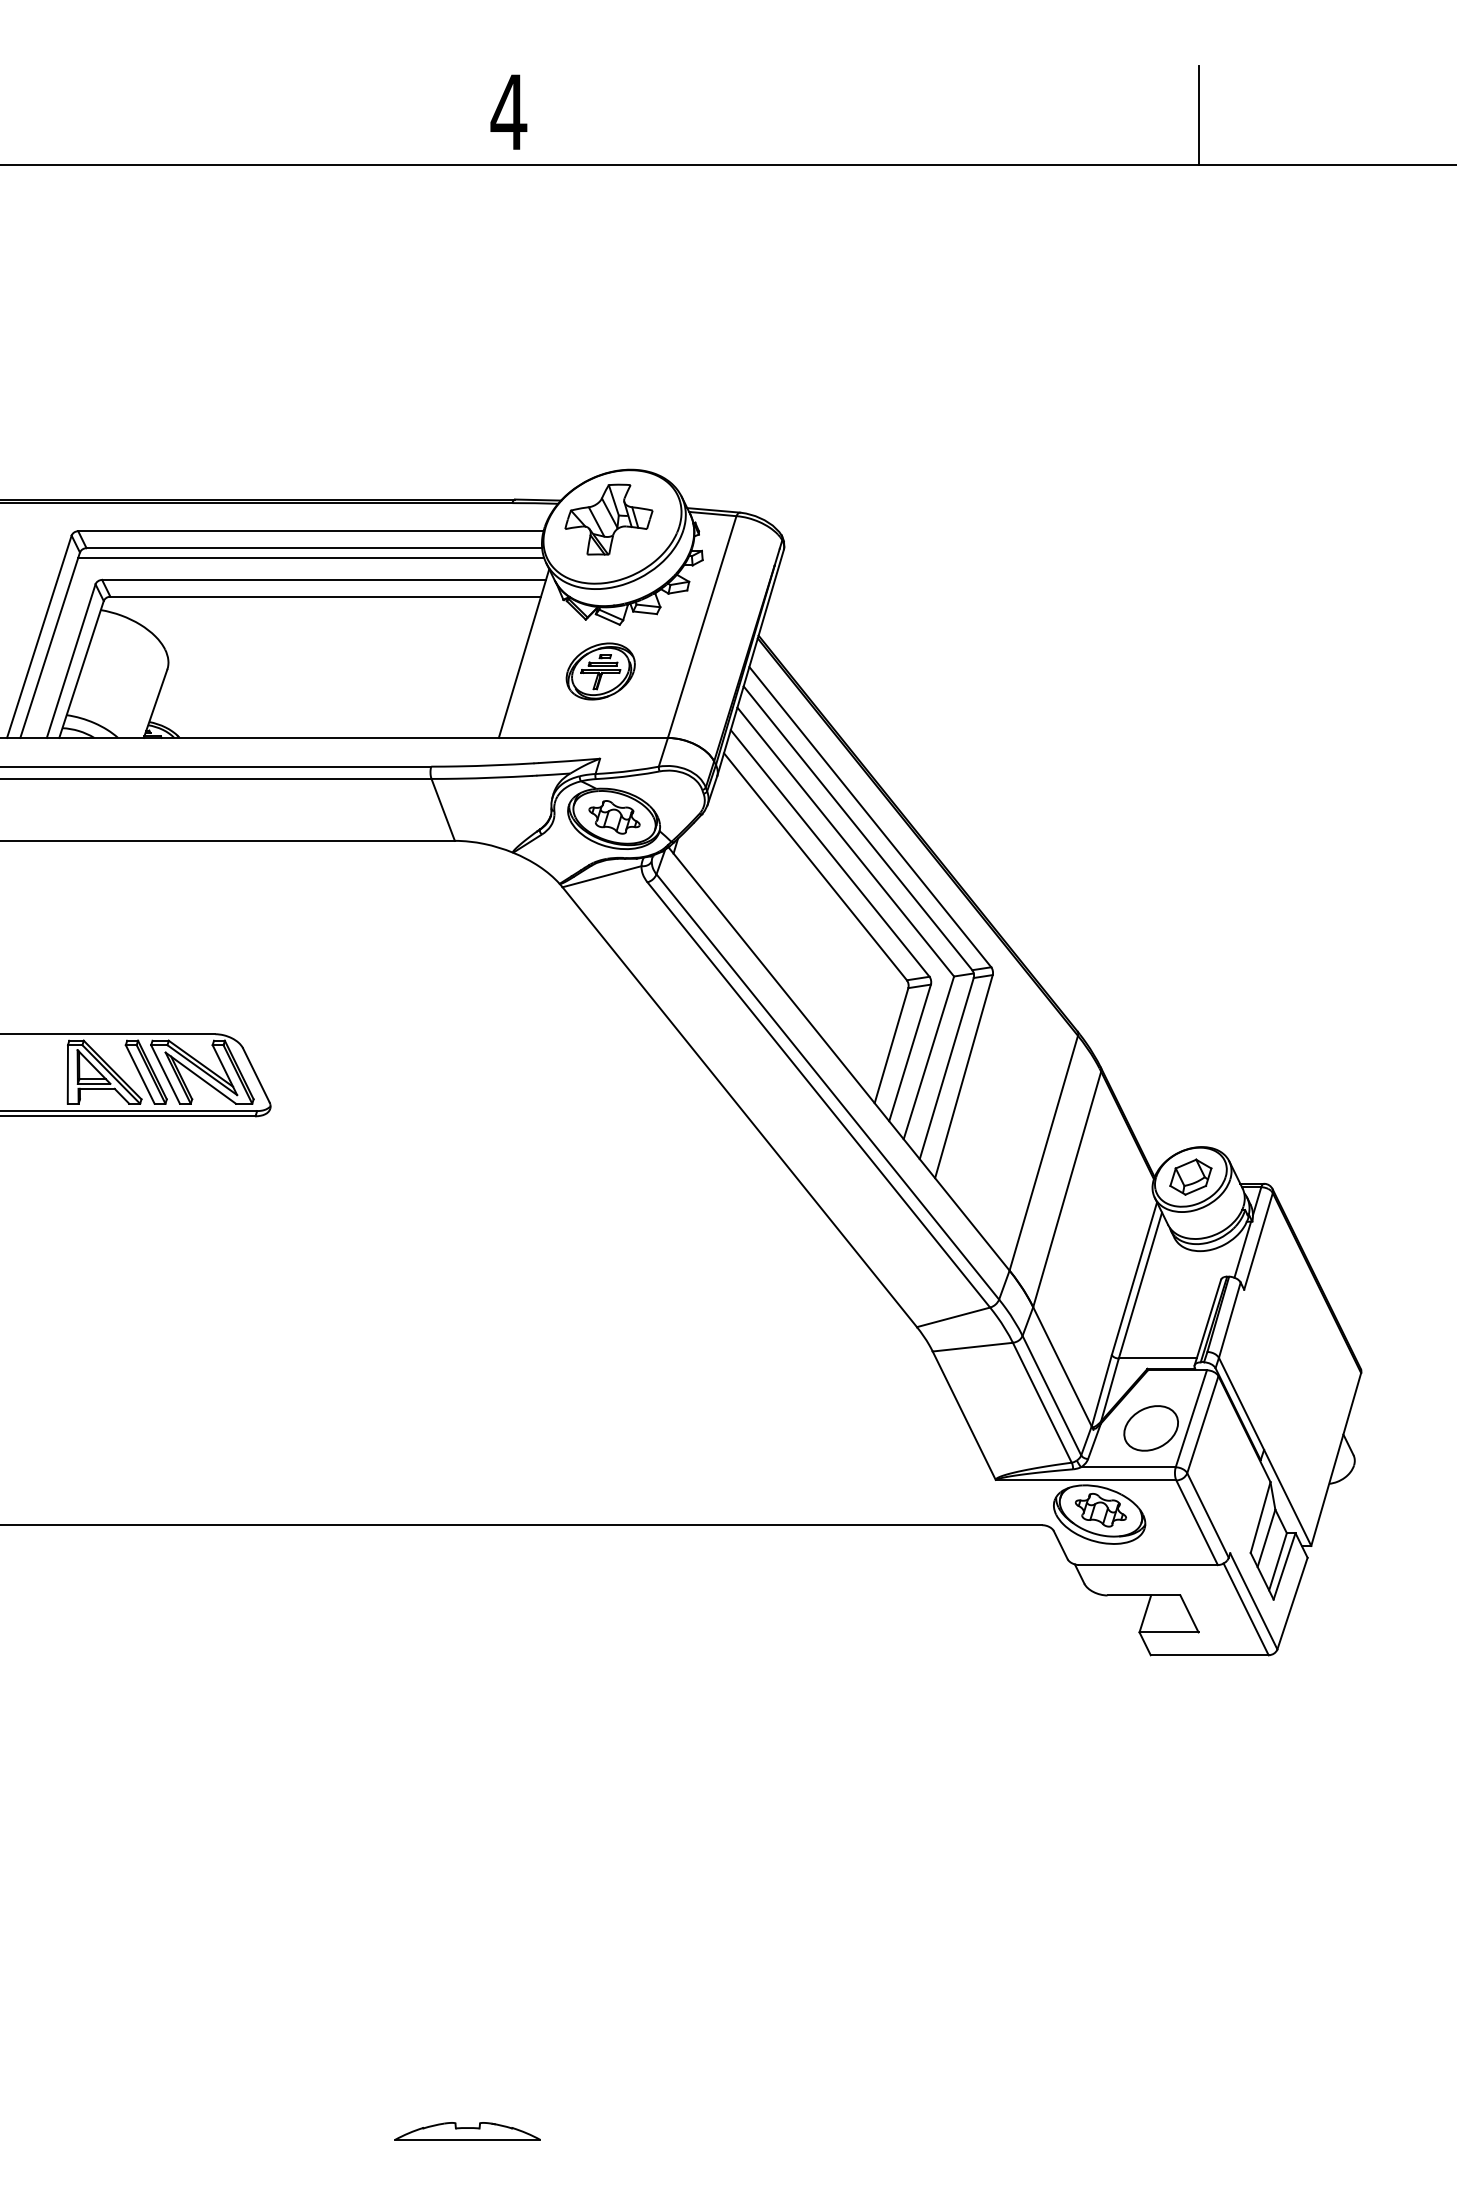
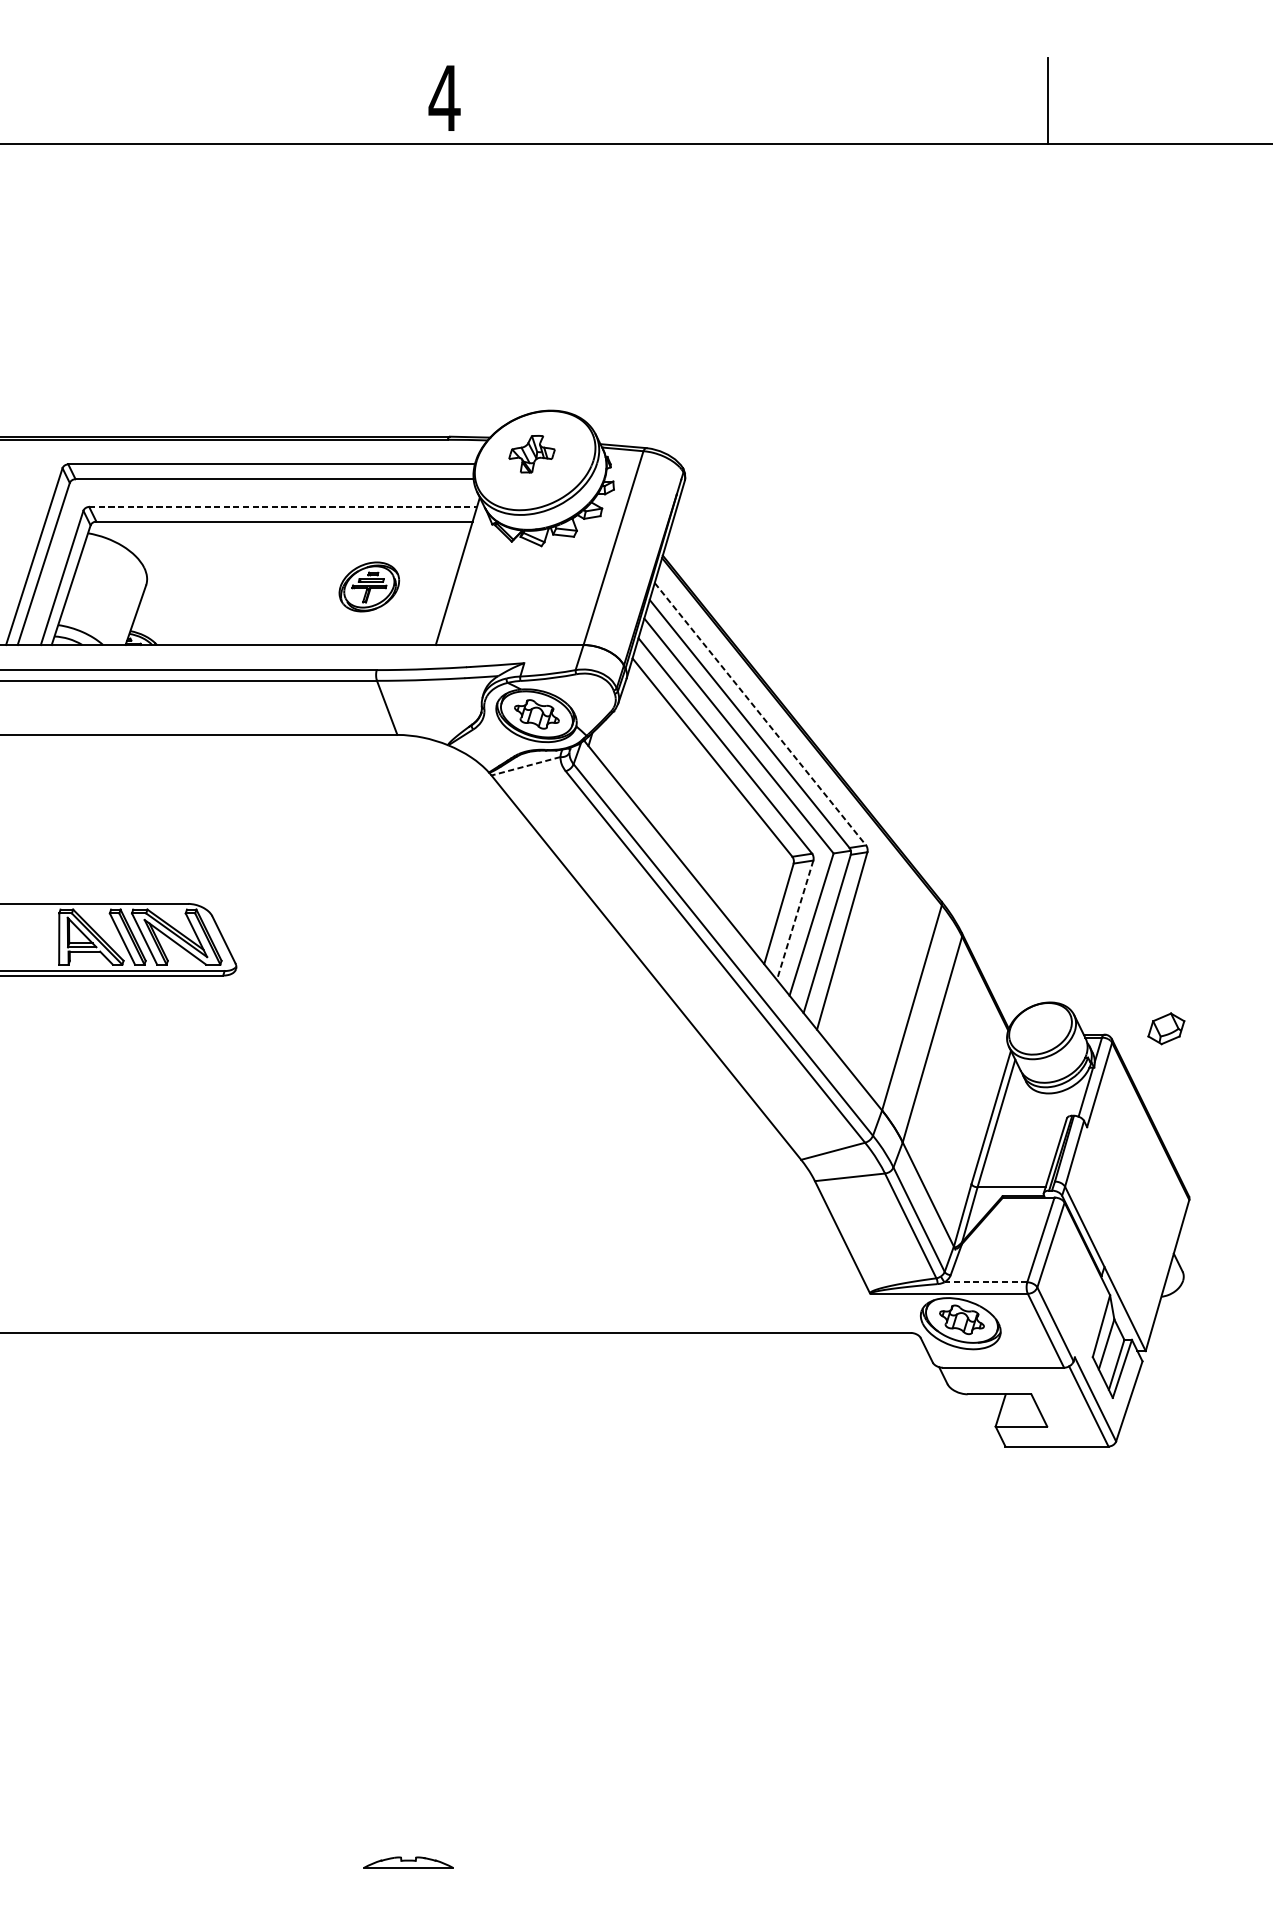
part: (608, 519) -> (531, 454), size x0.6
line: (311, 557) -> (272, 487), removed
line: (324, 579) -> (283, 506), solid -> dashed
part: (600, 671) -> (369, 586), moved
line: (870, 817) -> (760, 714), solid -> dashed
line: (602, 876) -> (526, 766), solid -> dashed
line: (909, 1053) -> (794, 920), solid -> dashed
part: (1190, 1176) -> (1166, 1028), moved
part: (1150, 1428) -> (1005, 1248), removed
line: (1127, 1467) -> (985, 1282), solid -> dashed
part: (467, 2131) -> (408, 1862), size x0.7

